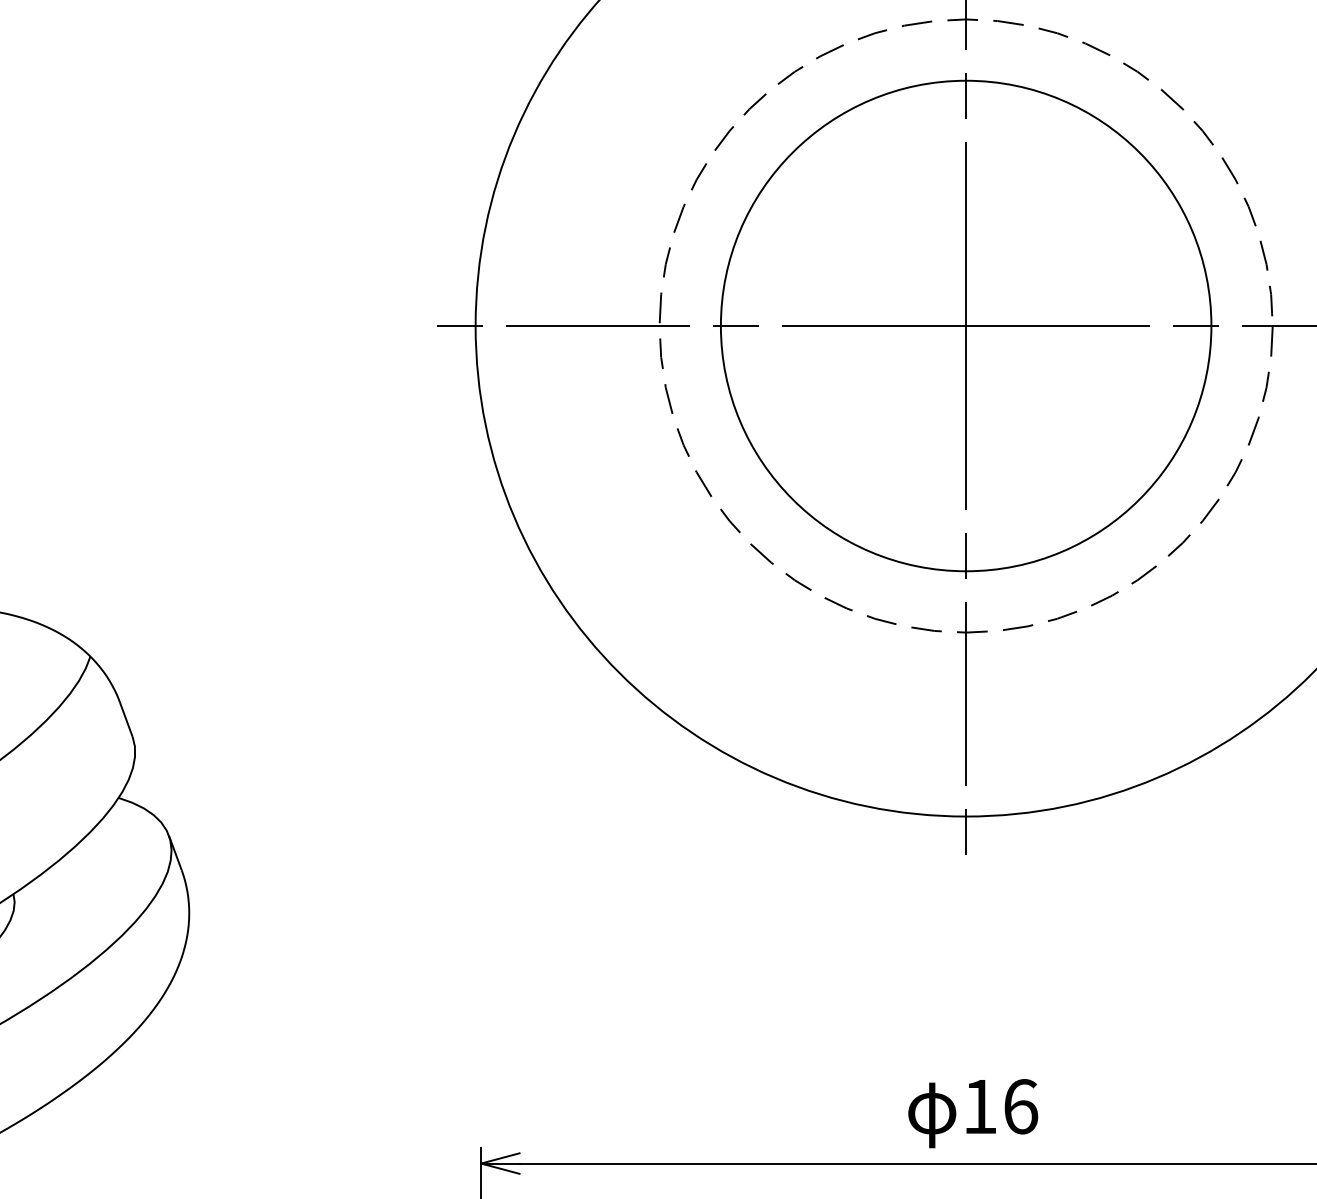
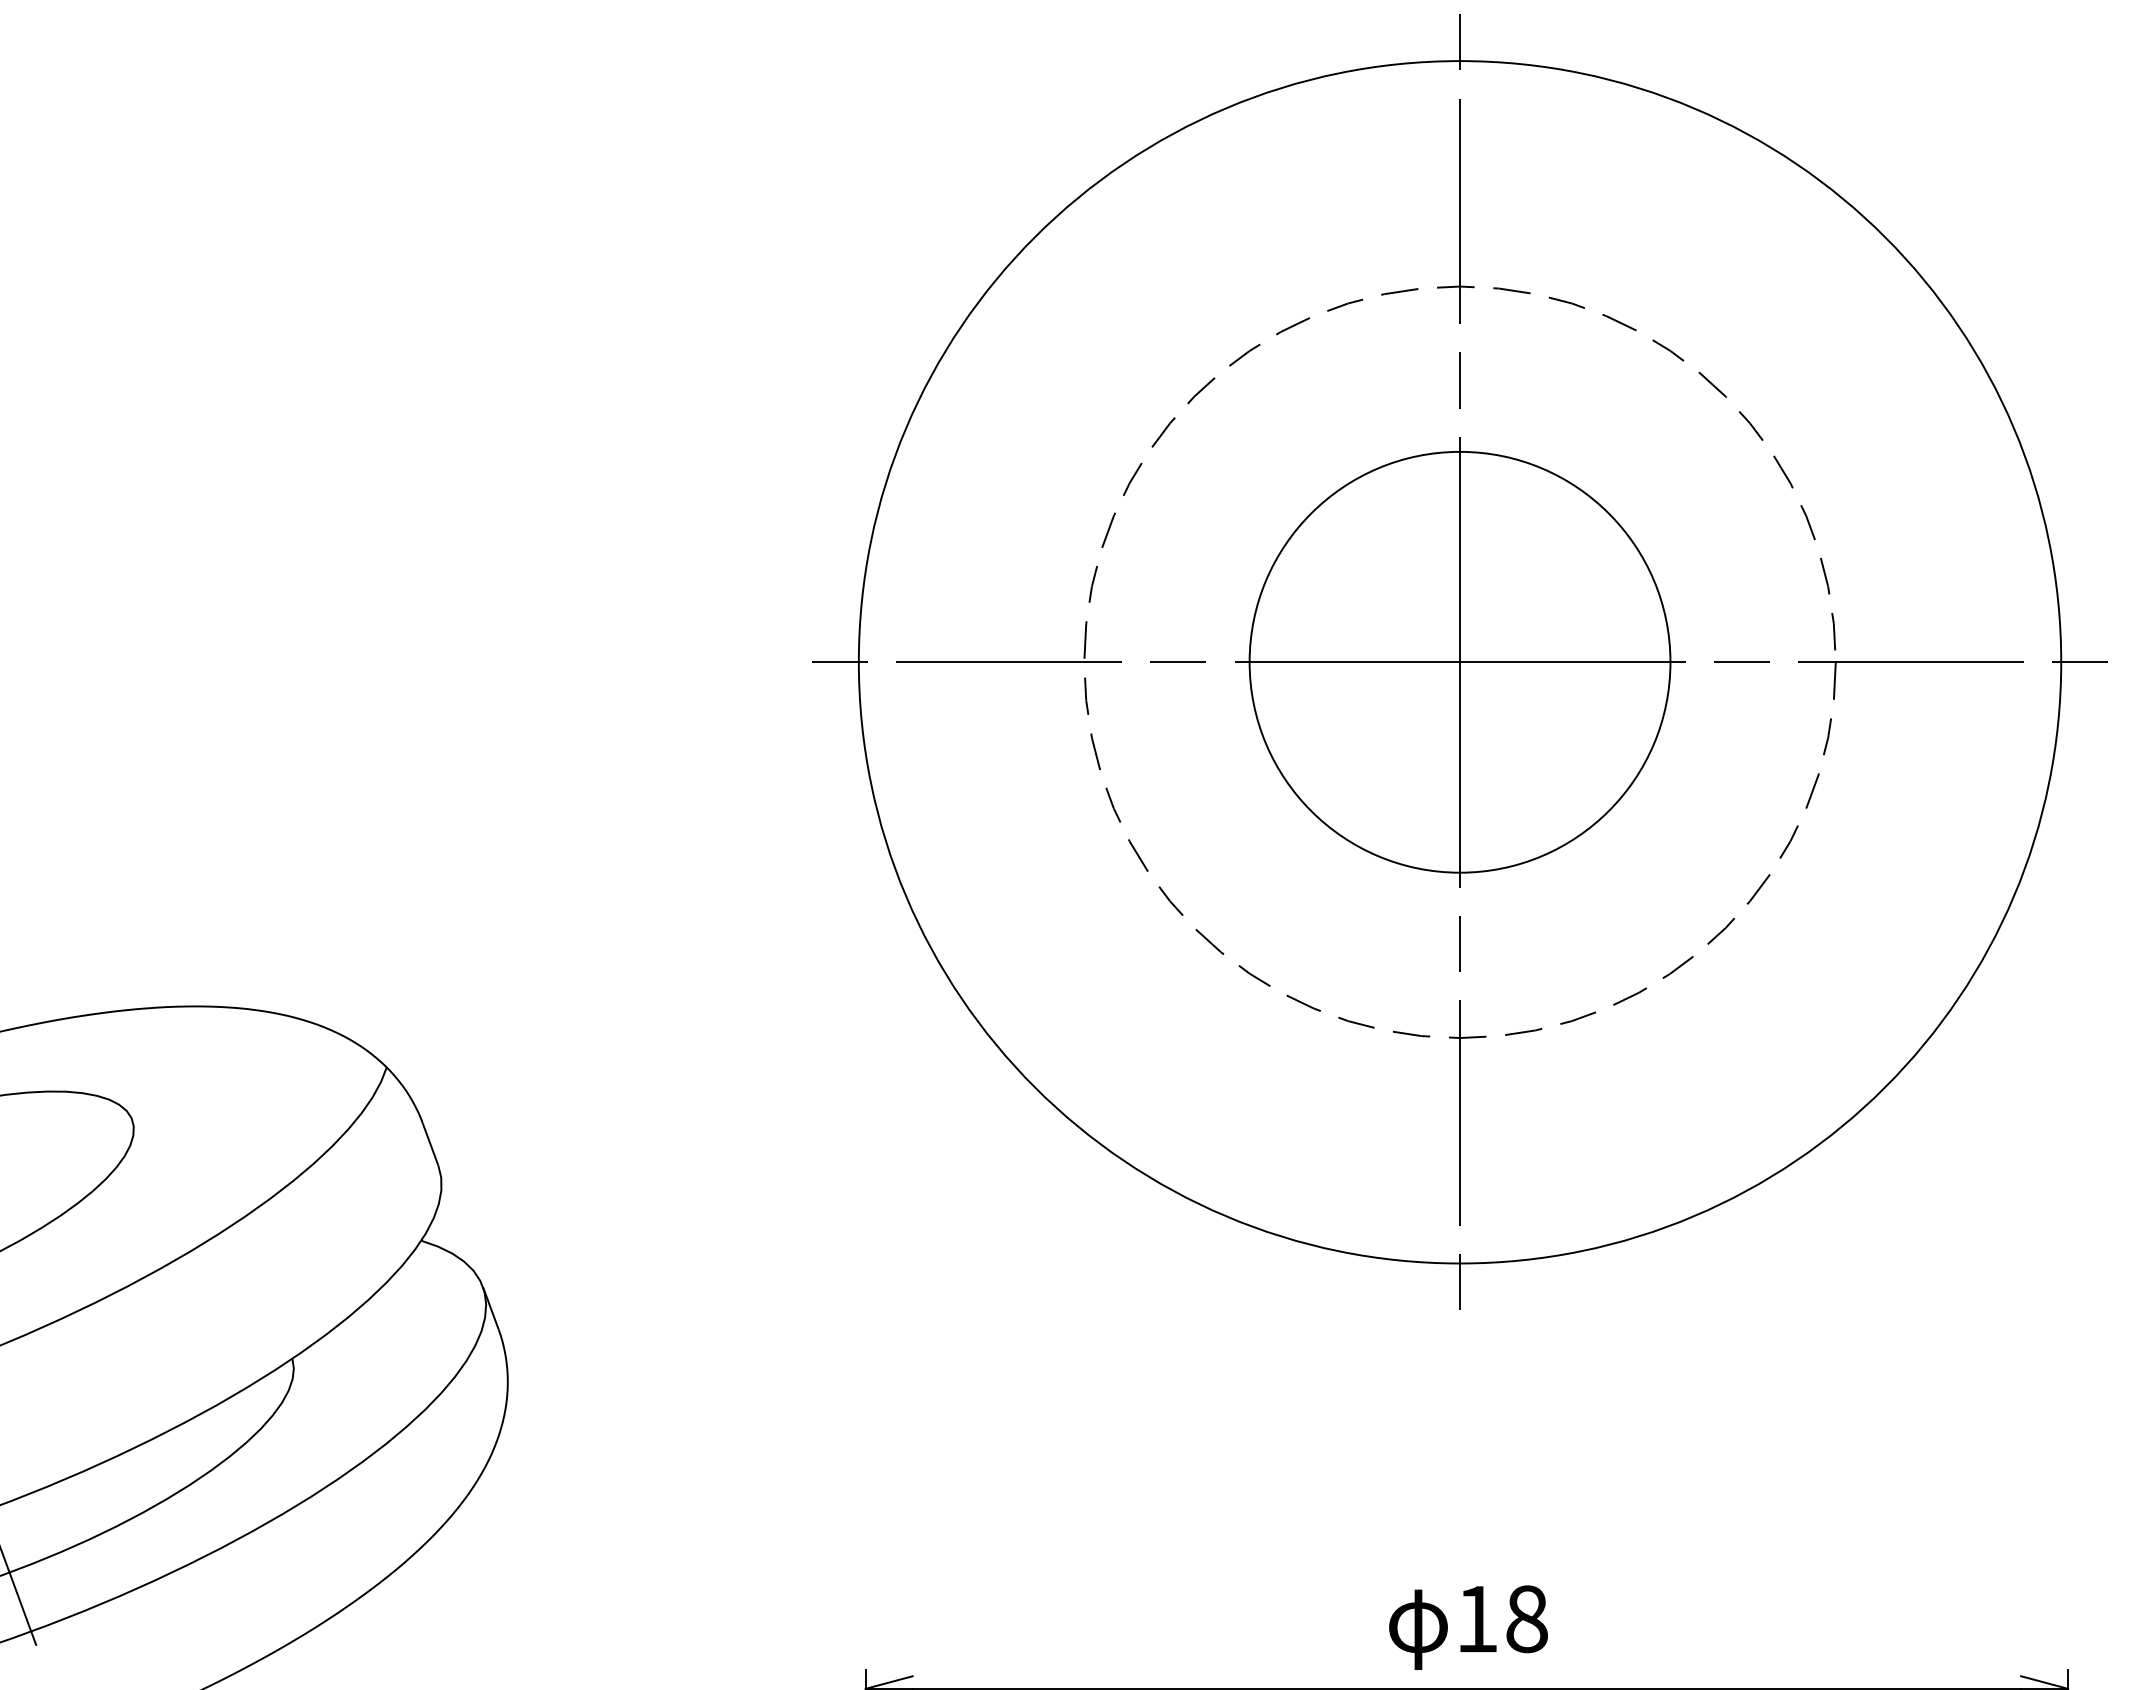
circle: (965, 325) -> (1459, 661), size x0.7
text: (1021, 1107) -> (1527, 1619), 16 -> 18

